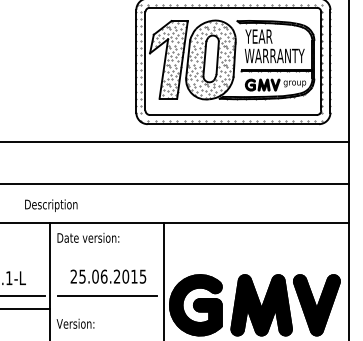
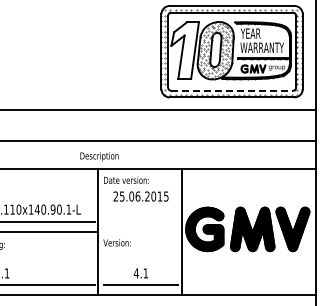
hatch: (169, 59) -> (185, 50), removed
line: (233, 114) -> (232, 90), solid -> dashed
text: (107, 276) -> (140, 196), moved
line: (107, 295) -> (140, 222), removed

